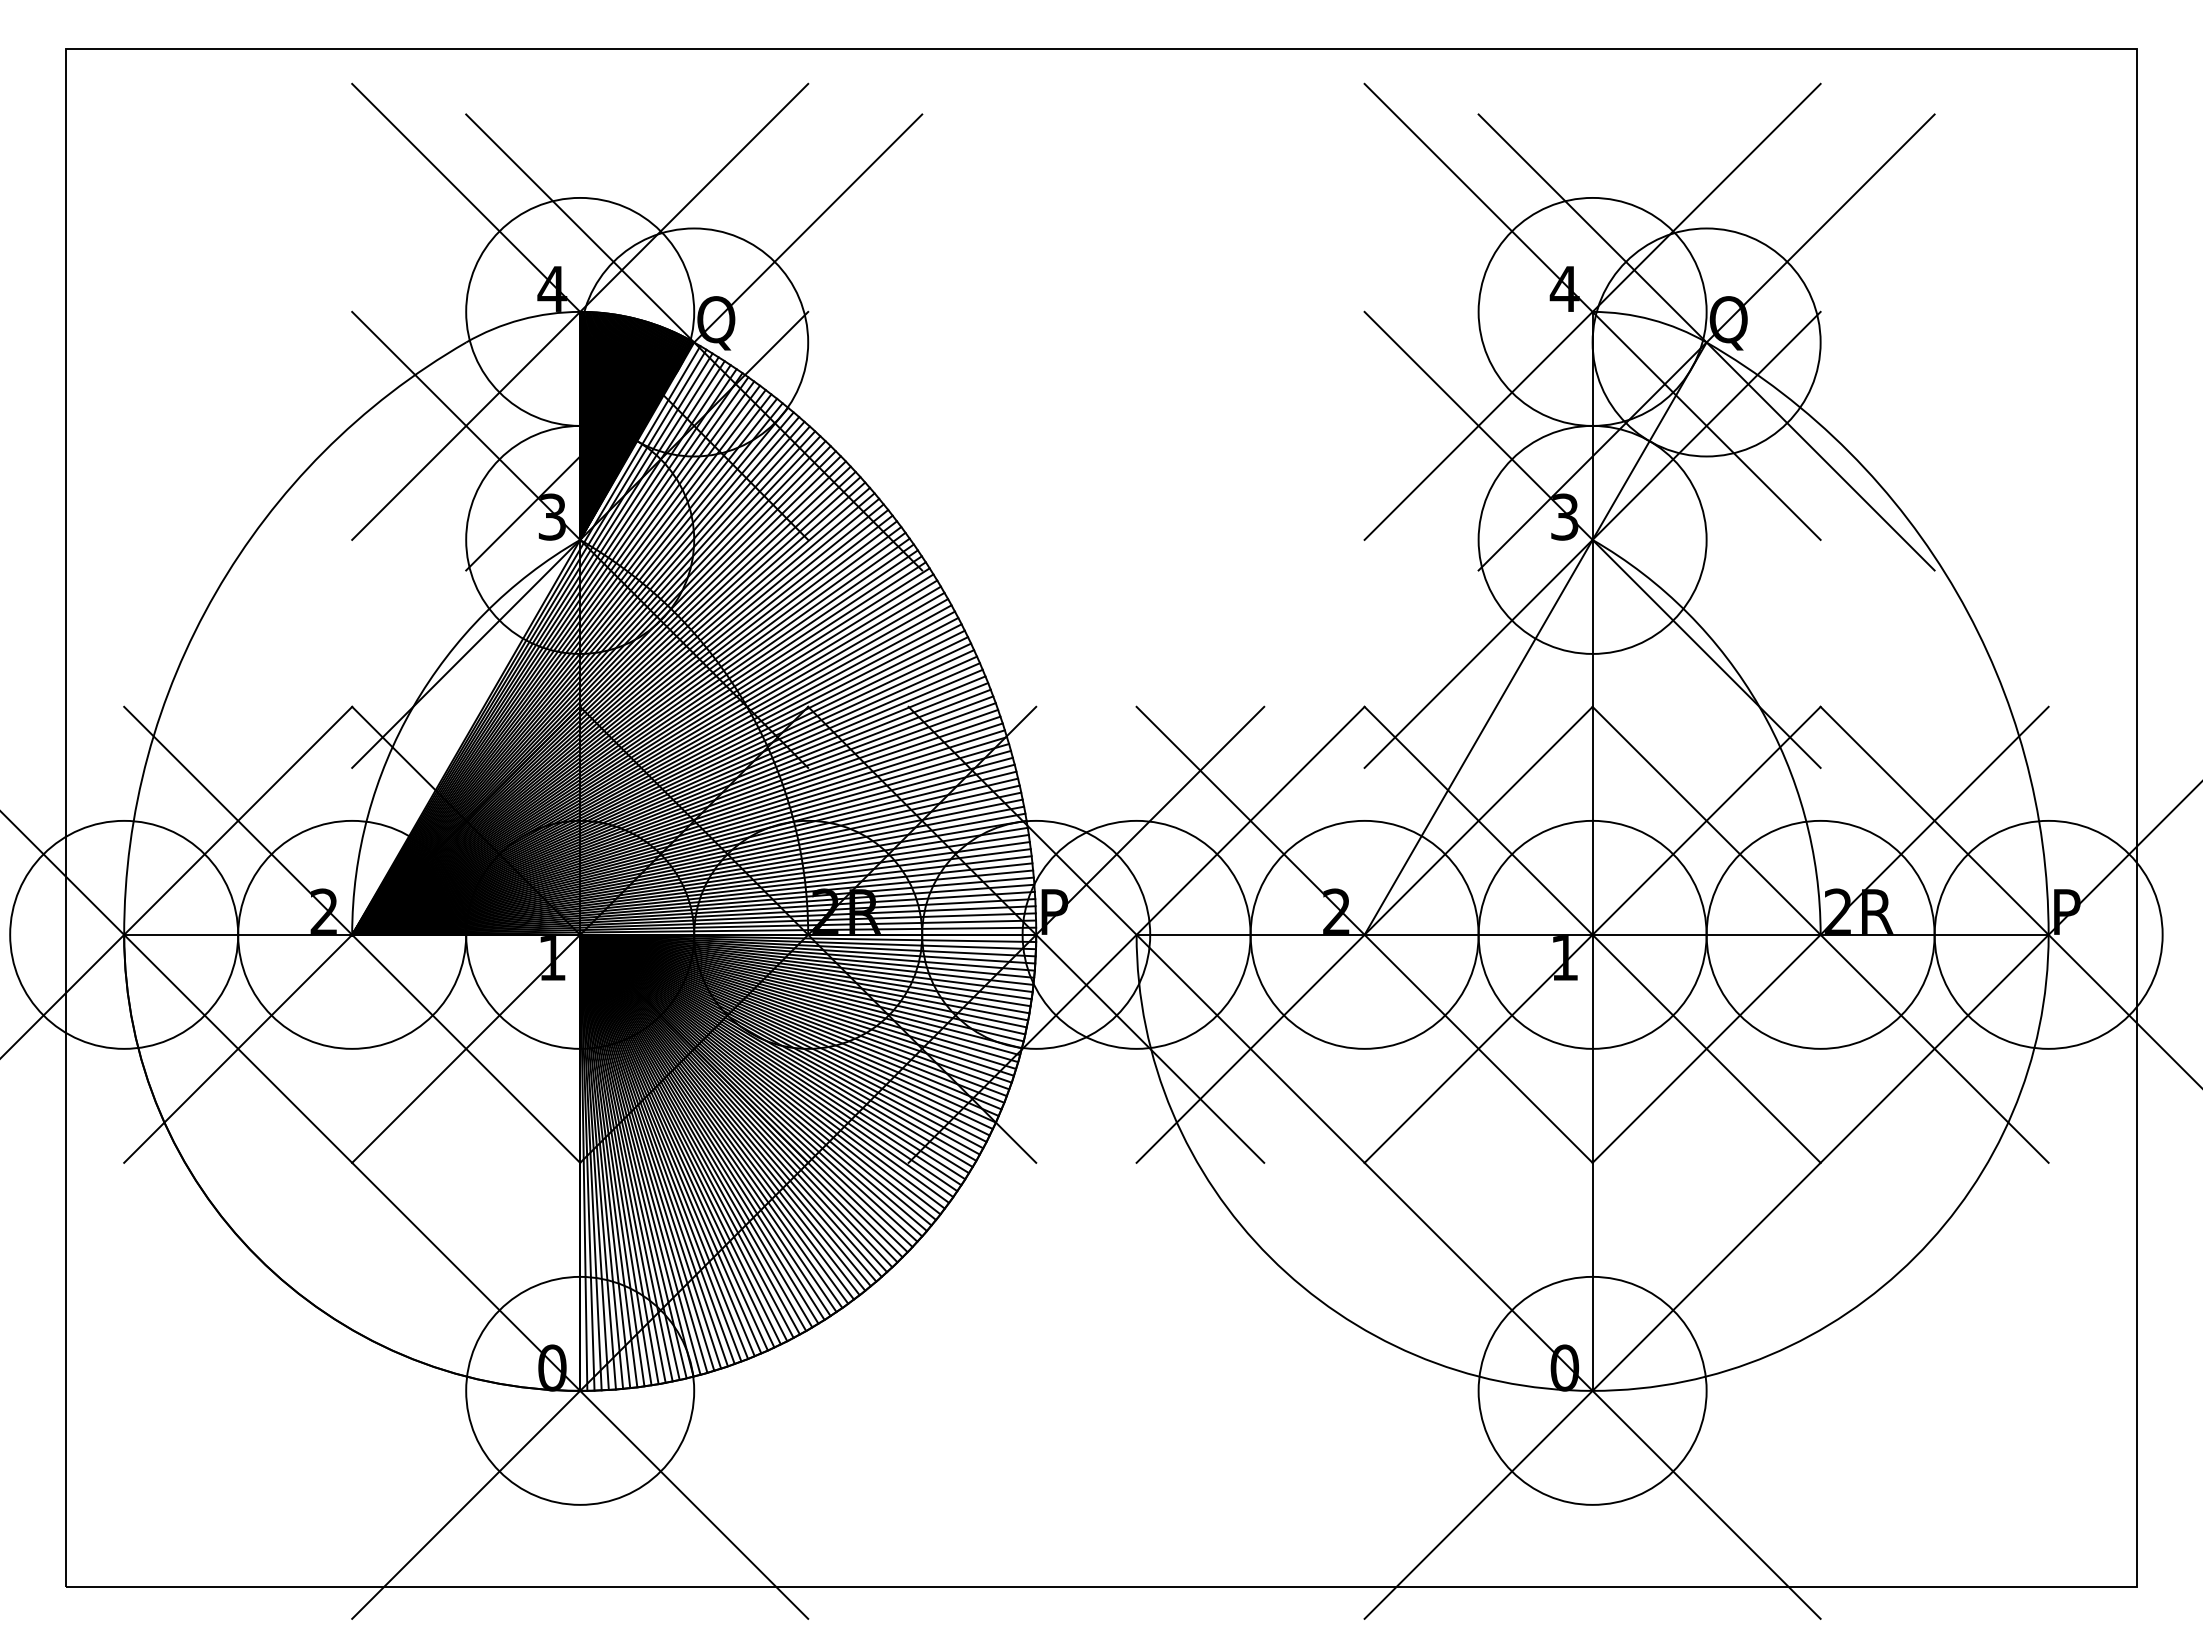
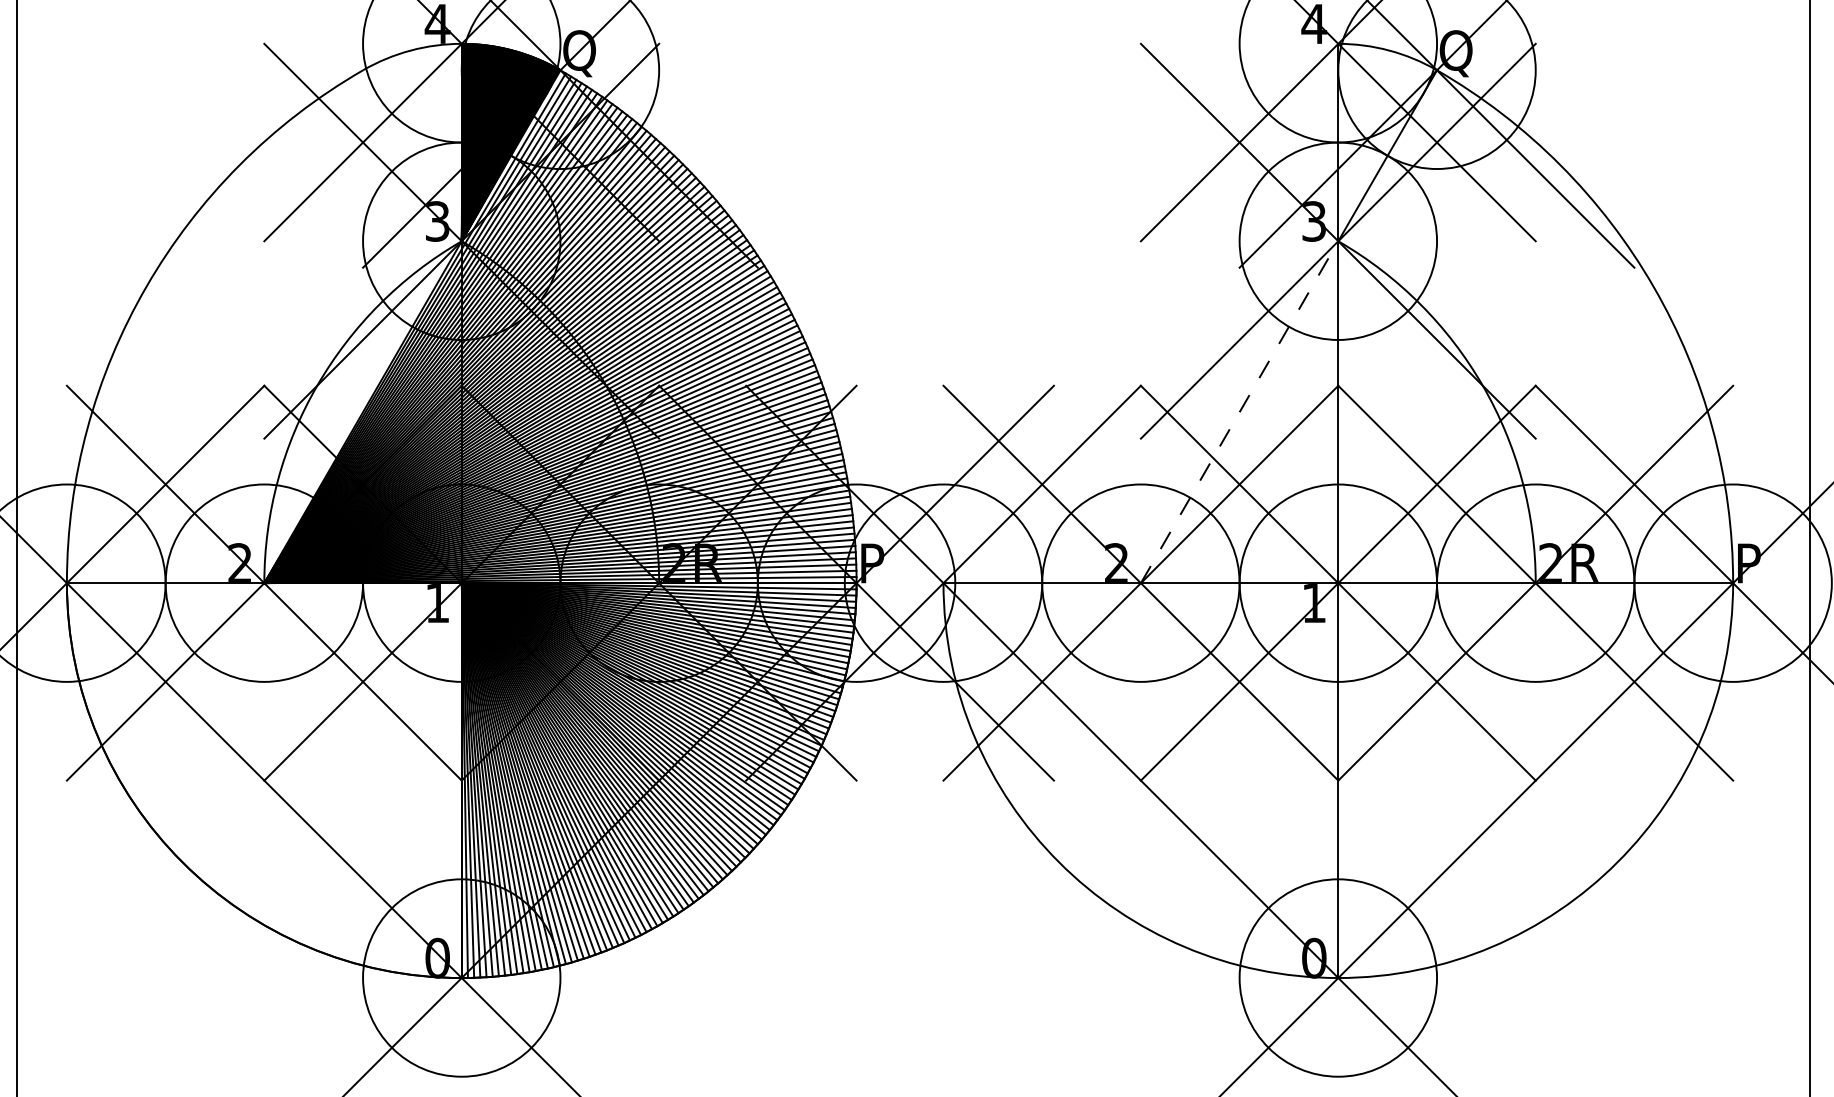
line: (1478, 736) -> (1239, 411), solid -> dashed

